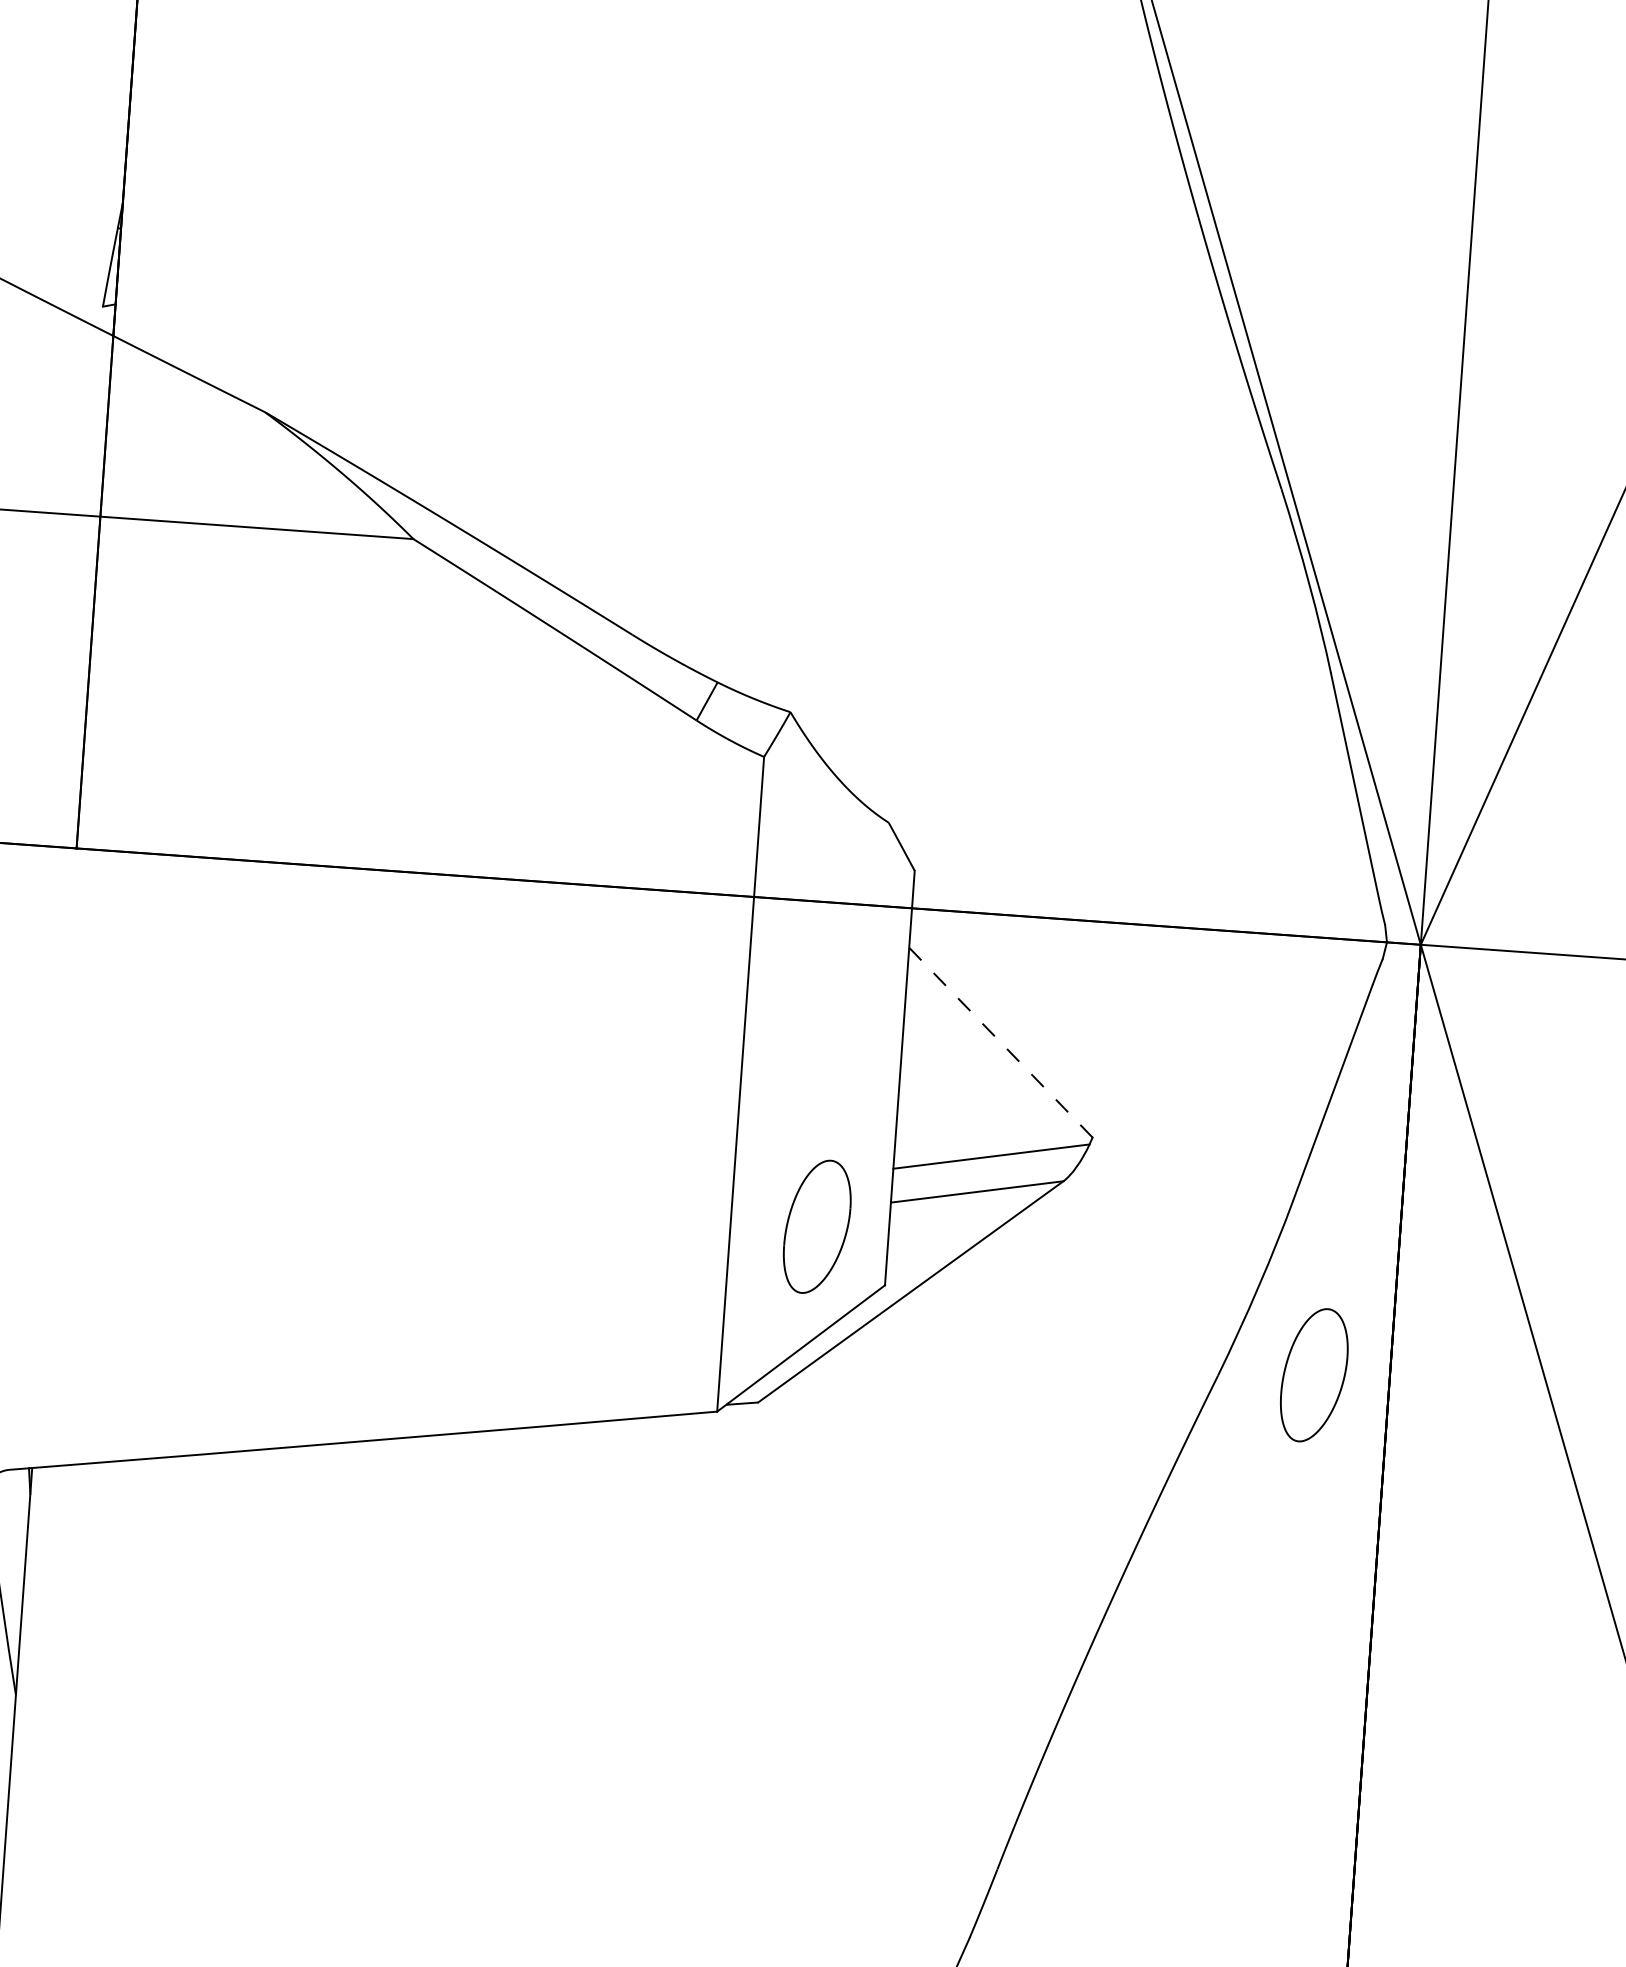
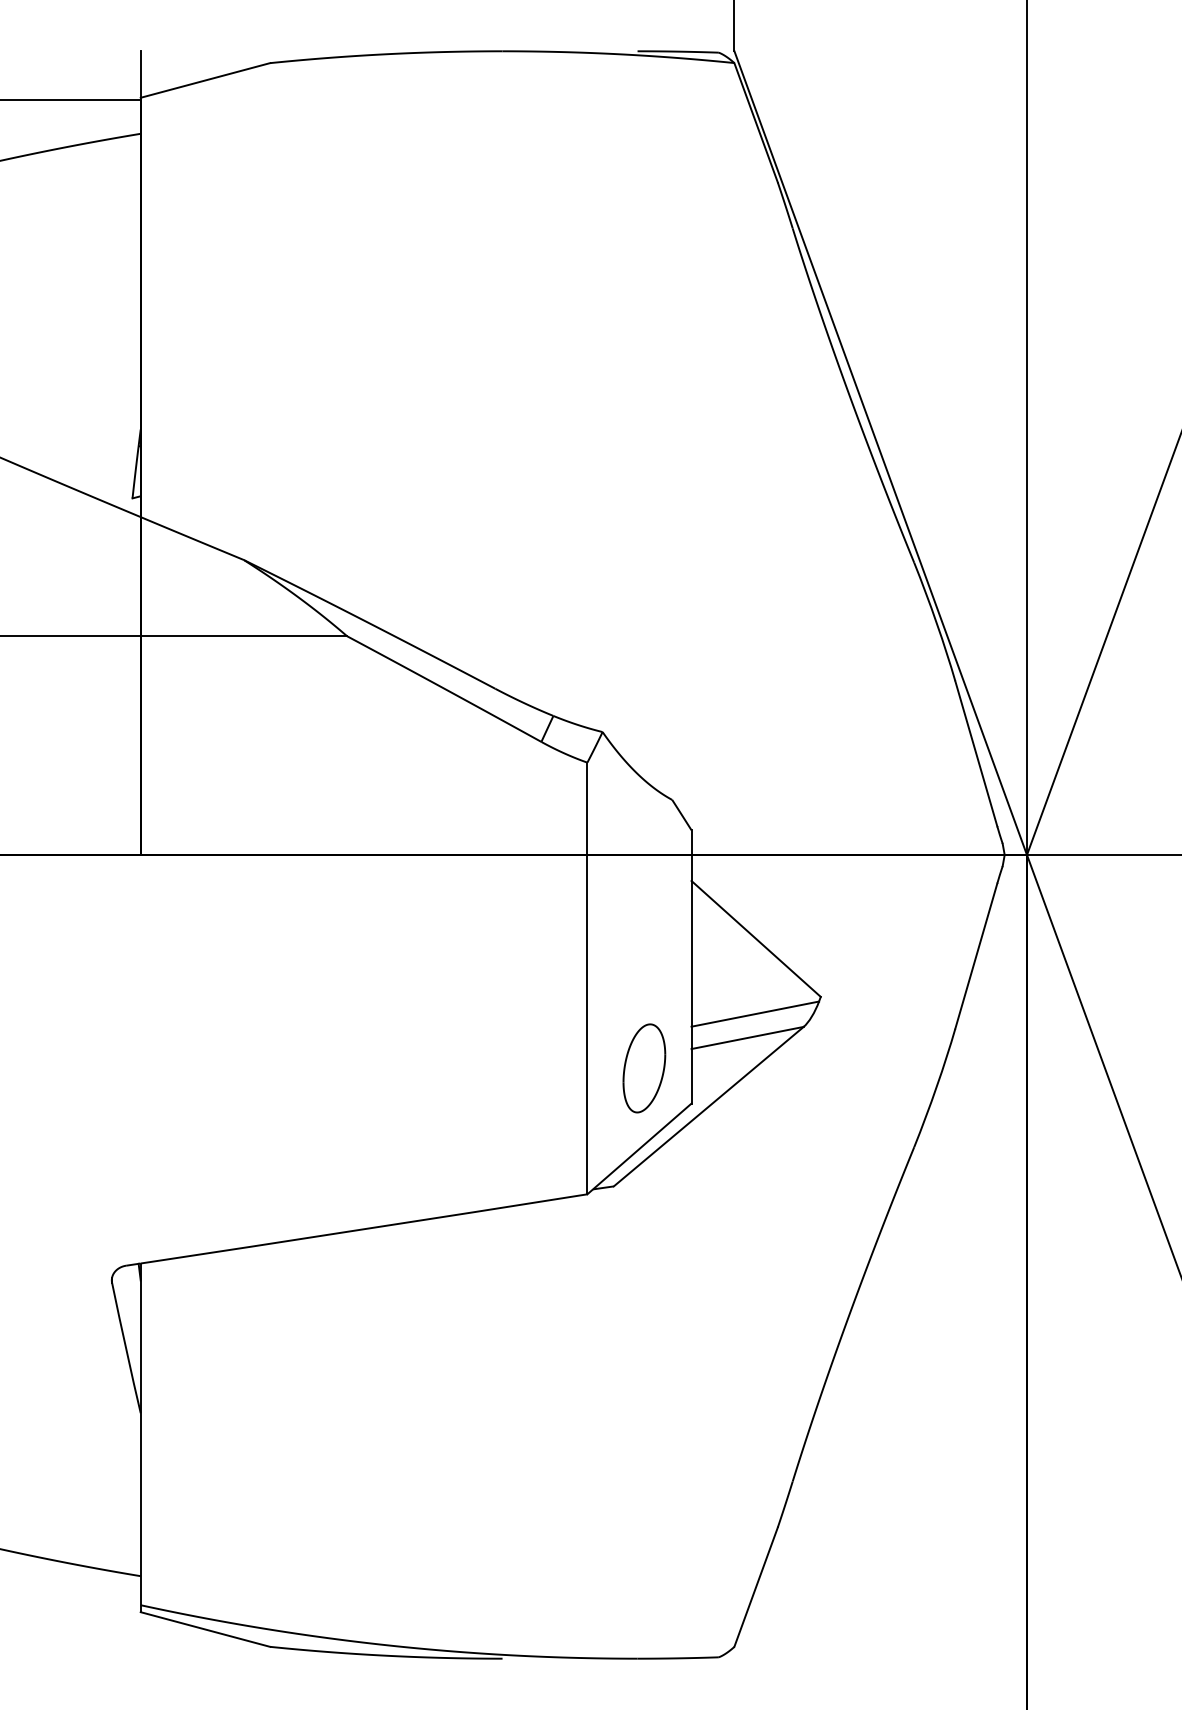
line: (1001, 1042) -> (756, 938), dashed -> solid
part: (1314, 1375) -> (977, 1142), removed

